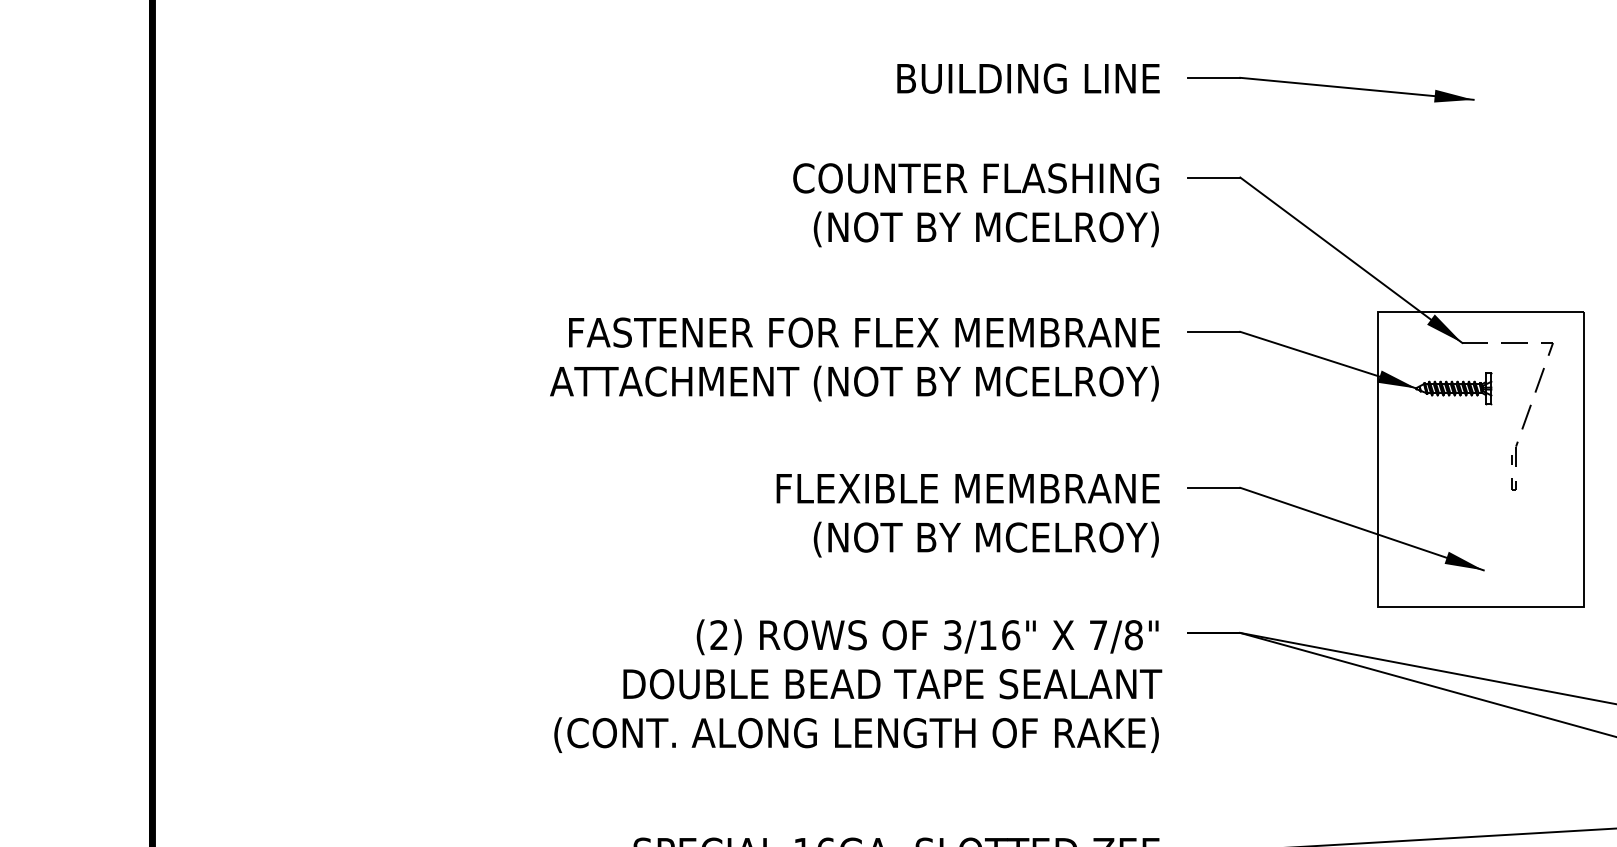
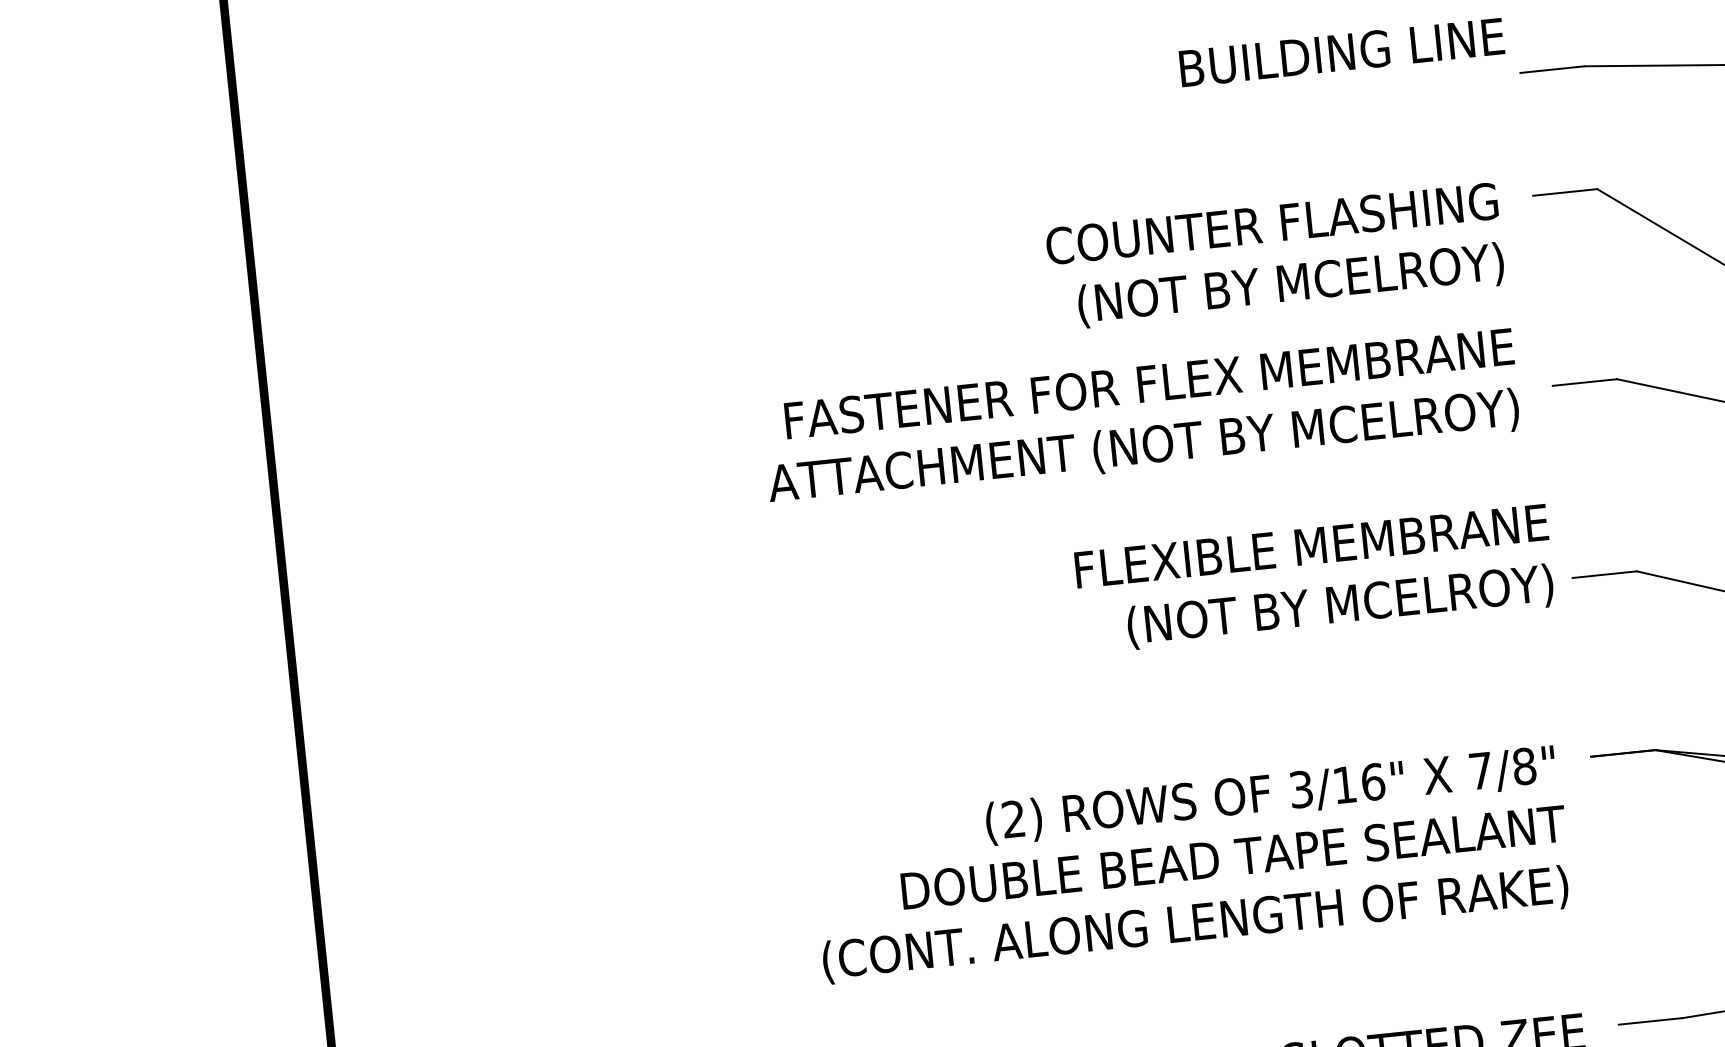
text: (1028, 78) -> (1341, 52), moved
text: (854, 359) -> (1140, 418), moved
text: (967, 515) -> (1314, 579), moved

